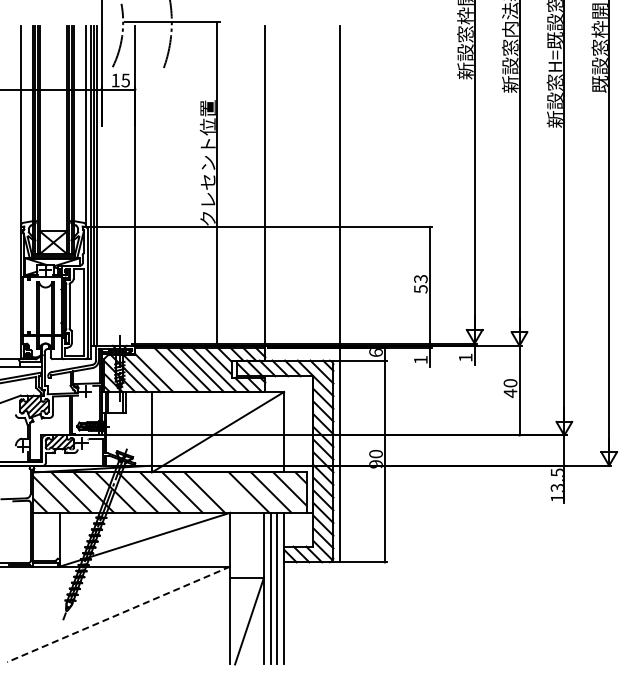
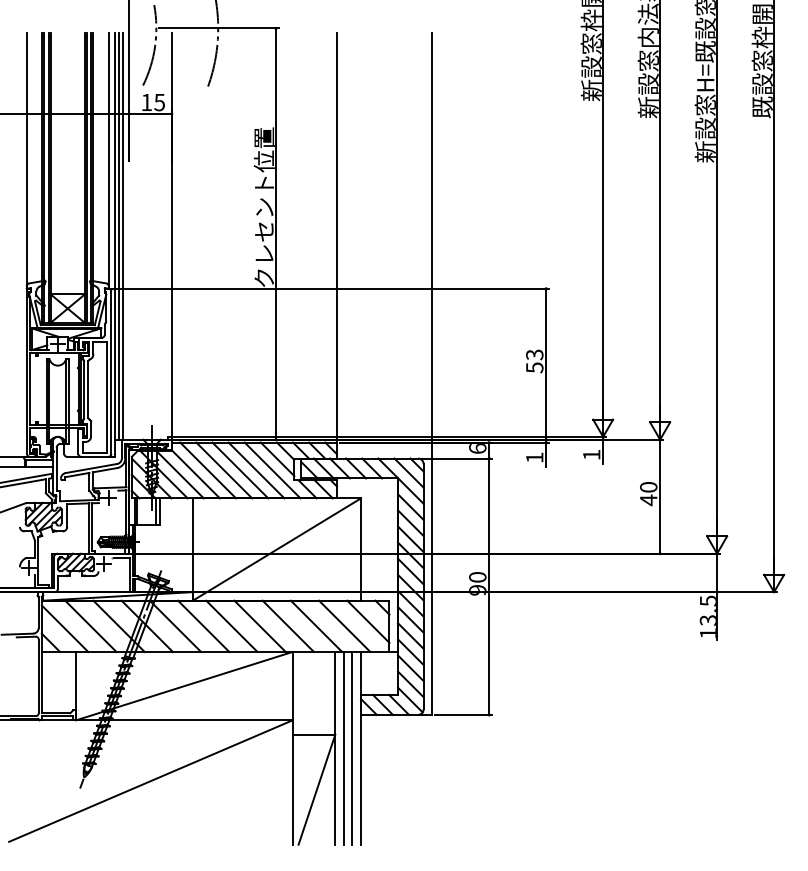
line: (163, 369) -> (207, 469), added
line: (226, 492) -> (287, 626), added
line: (118, 614) -> (150, 781), dashed -> solid

